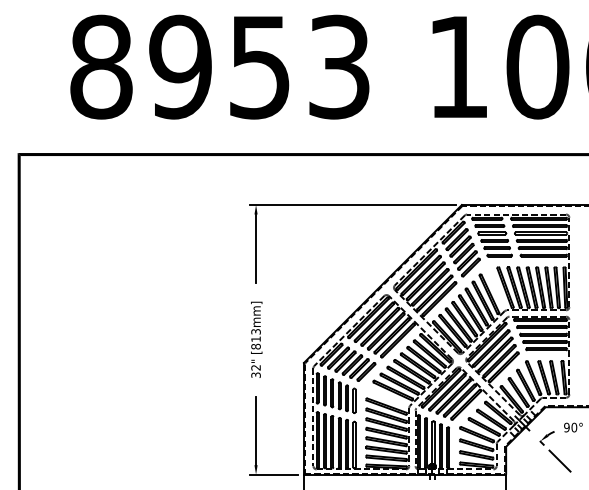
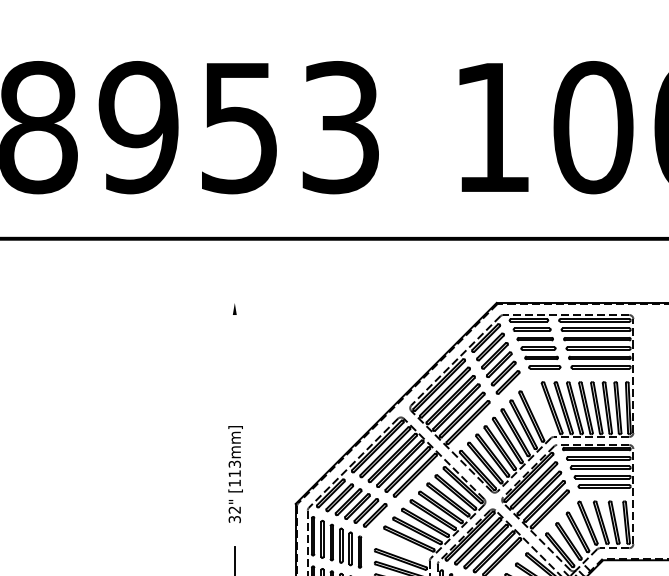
line: (352, 205) -> (357, 303), removed
line: (256, 248) -> (235, 358), removed
text: (255, 346) -> (234, 482), [813mm] -> [113mm]

